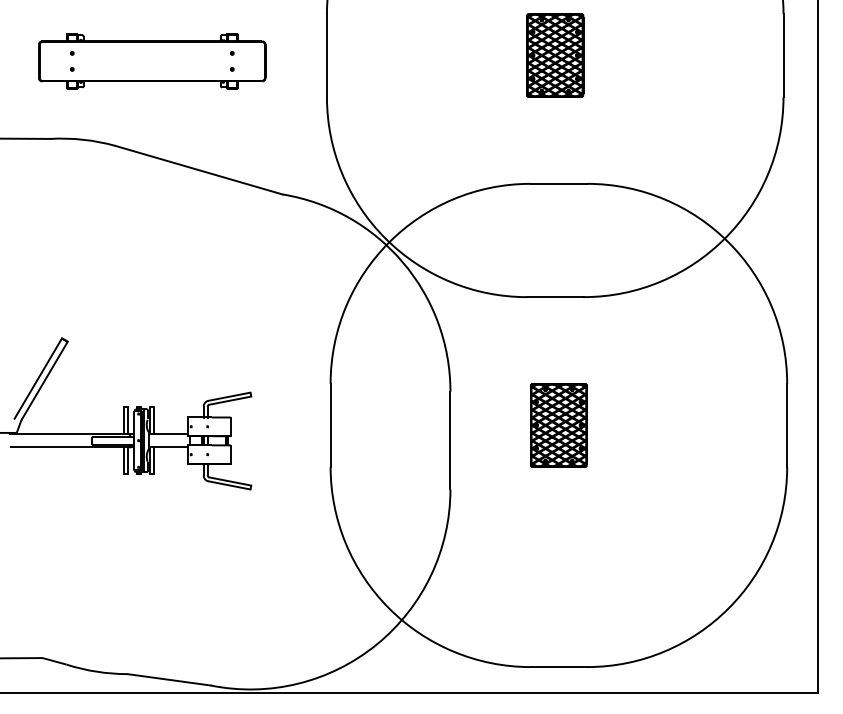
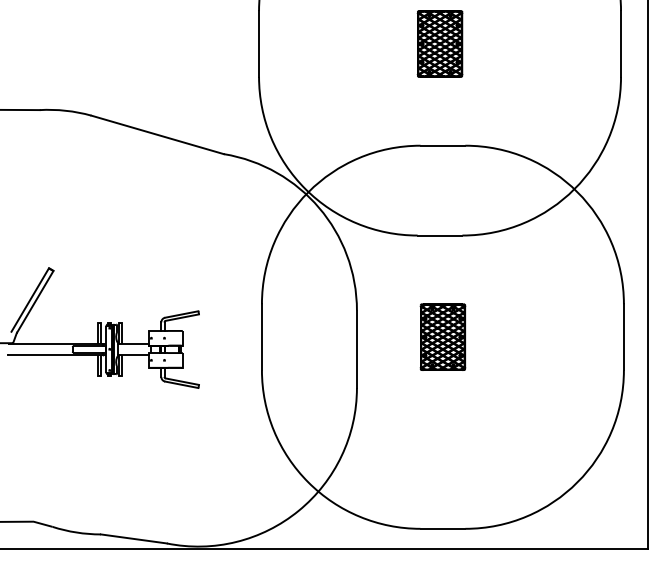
part: (152, 61) -> (120, 48), removed

